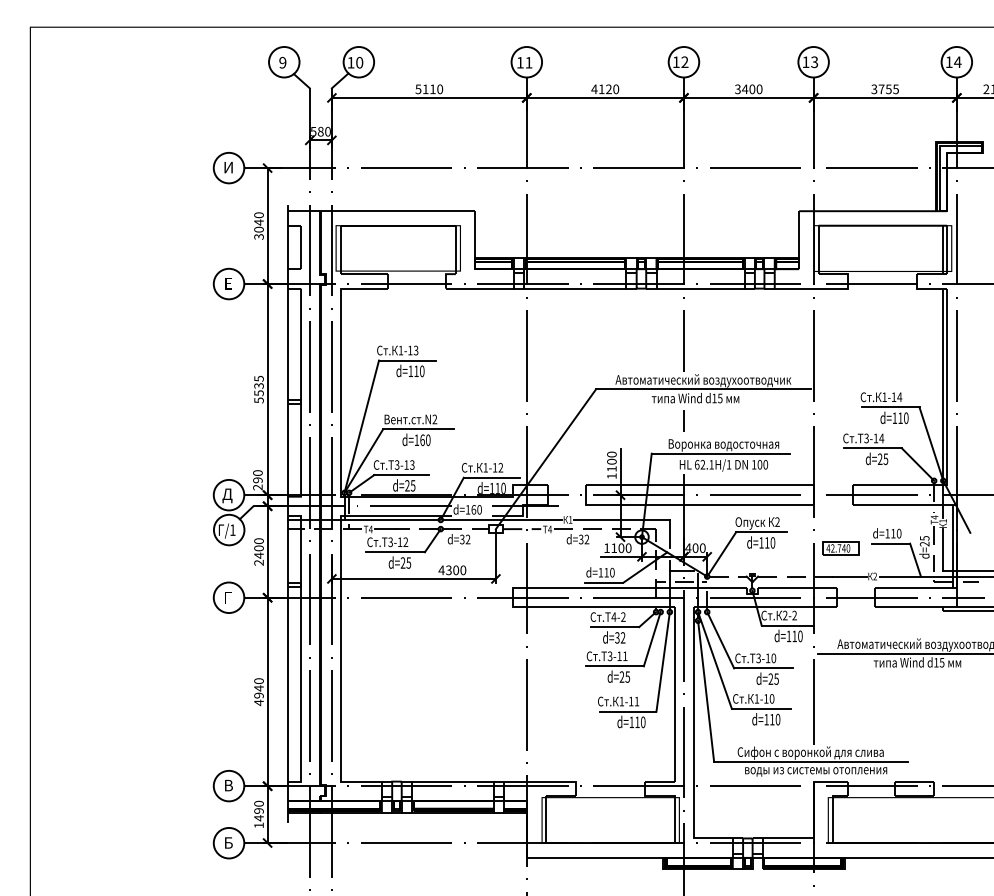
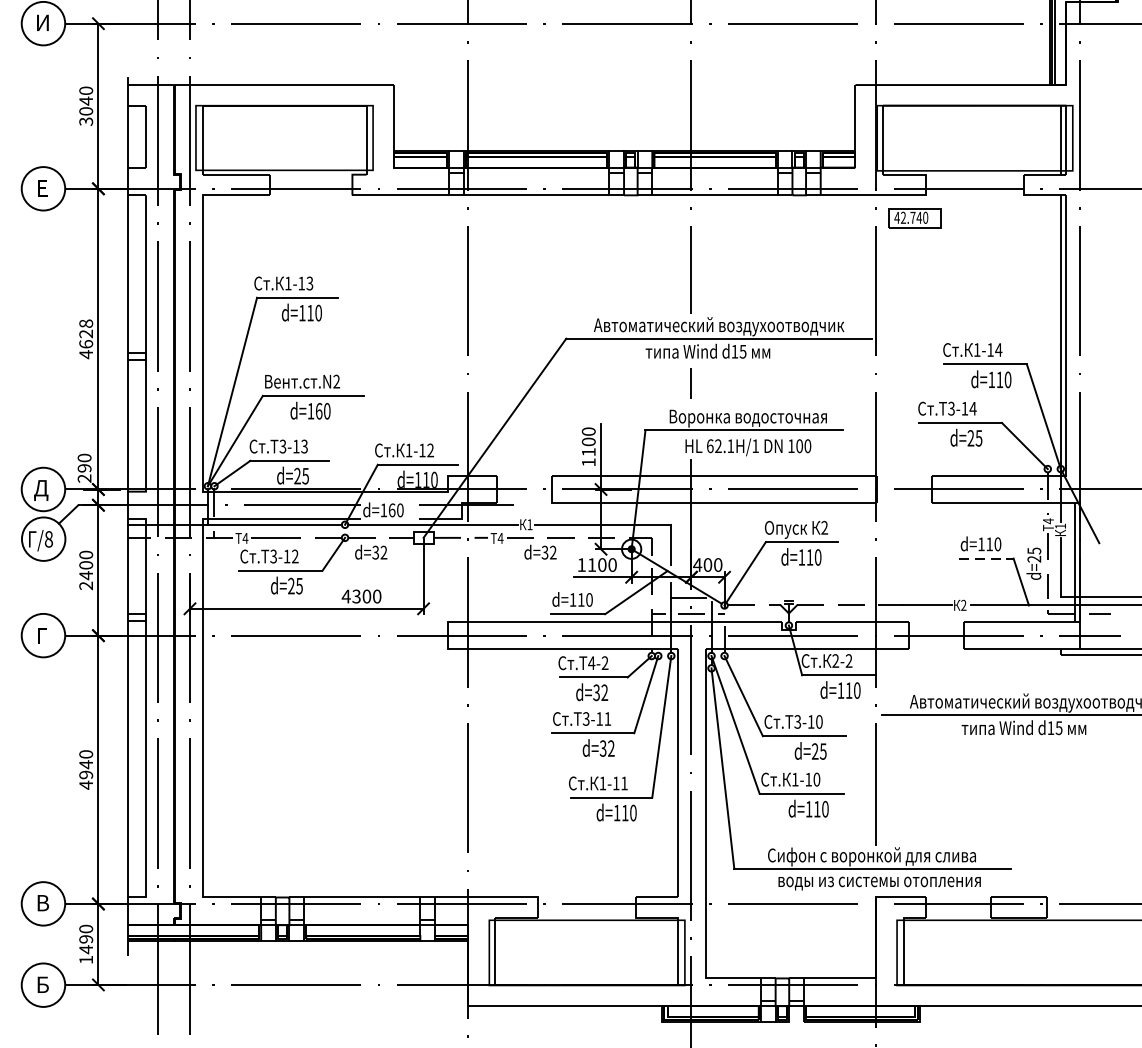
text: (258, 389) -> (85, 338), 5535 -> 4628
text: (232, 529) -> (48, 538), /1 -> /8
line: (891, 543) -> (987, 558), solid -> dashed
part: (840, 548) -> (914, 217), moved
text: (624, 676) -> (606, 747), d=25 -> d=32

